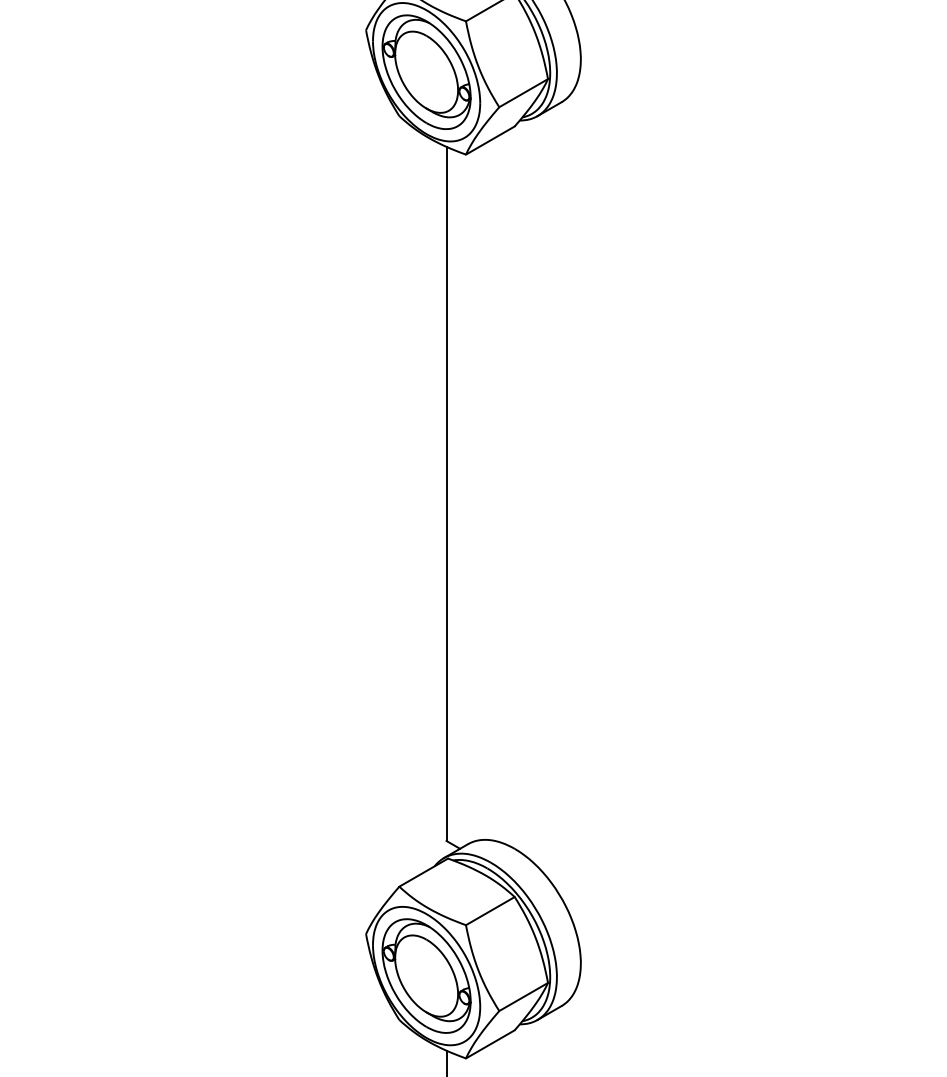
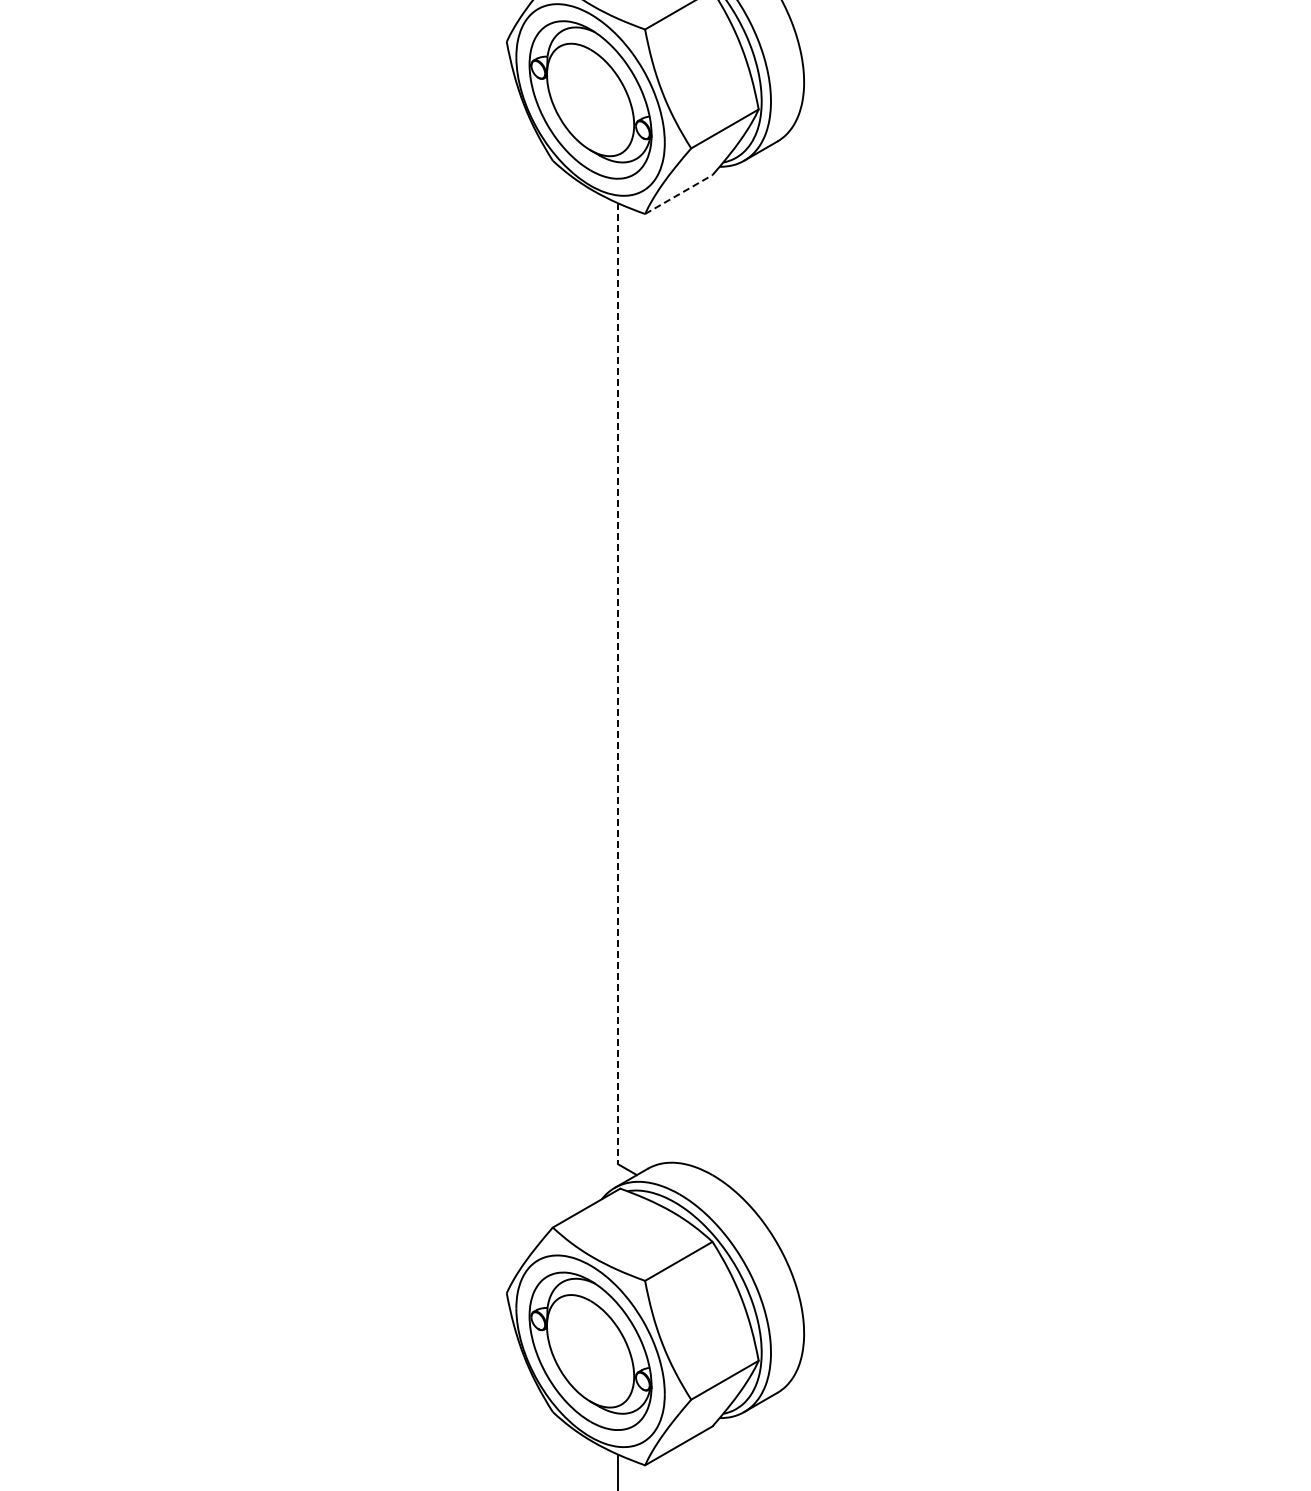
line: (490, 140) -> (678, 194), solid -> dashed
line: (446, 494) -> (618, 684), solid -> dashed

